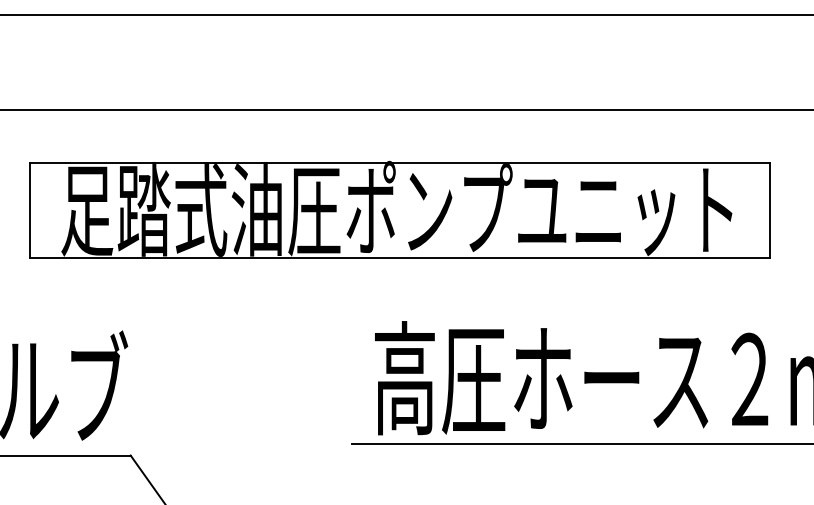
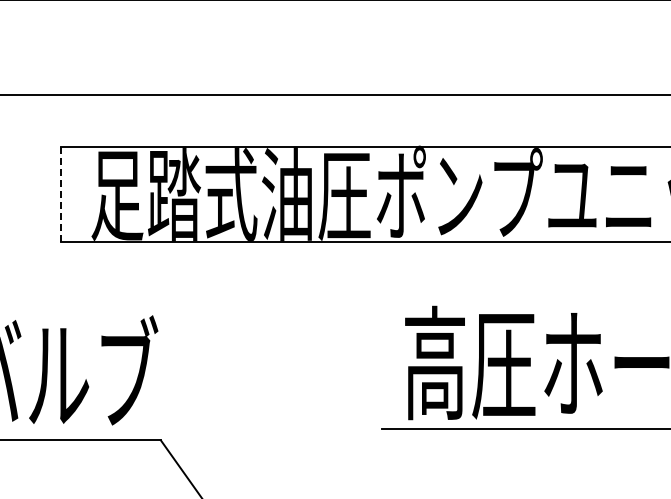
line: (30, 210) -> (60, 195), solid -> dashed

